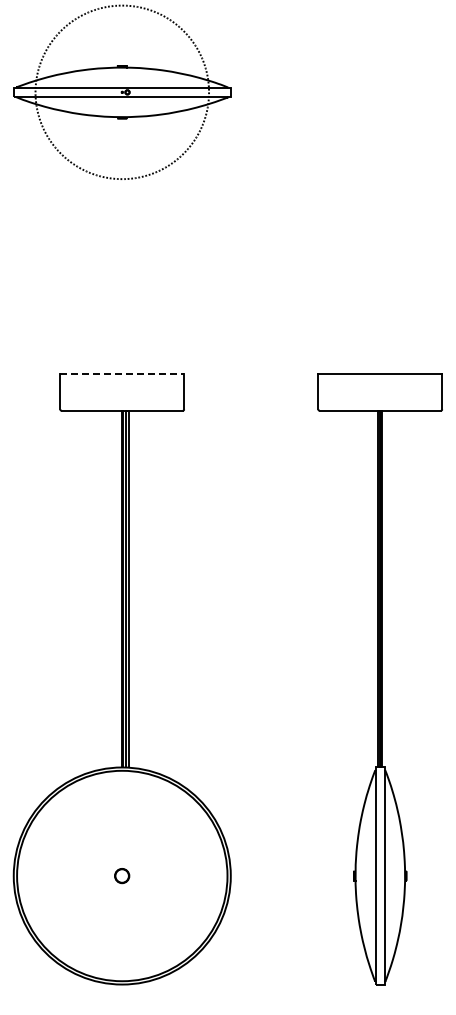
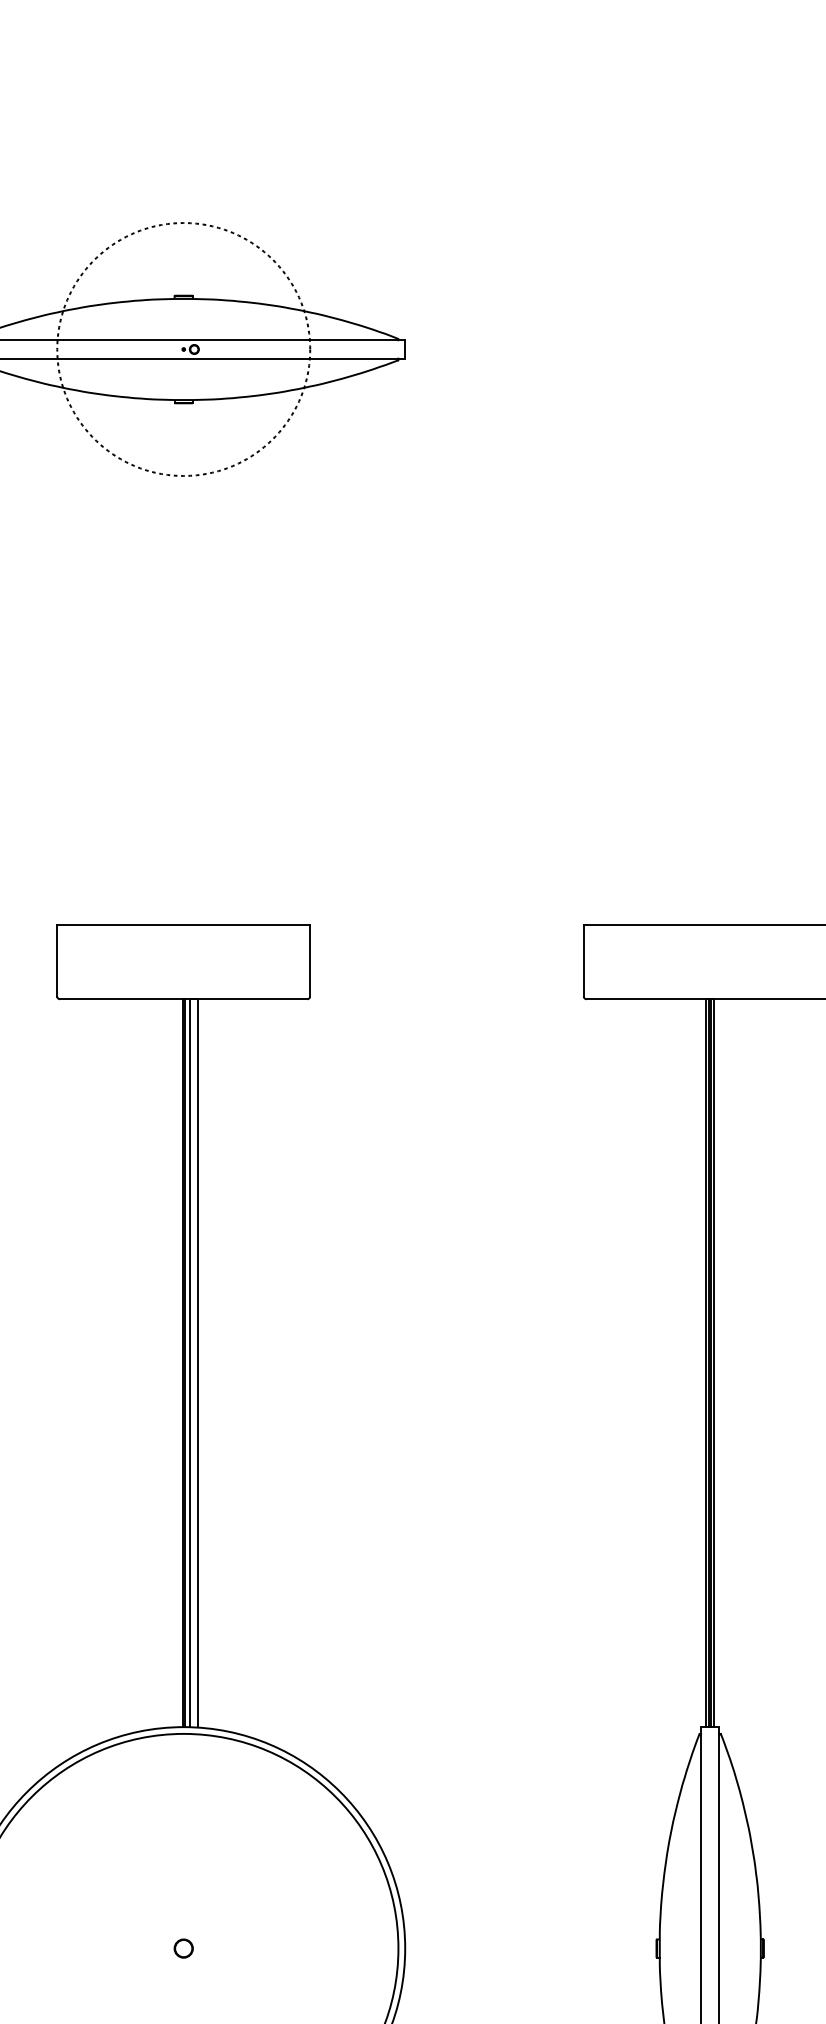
circle: (122, 92) -> (184, 349), size x0.71
line: (122, 374) -> (184, 925), dashed -> solid
part: (122, 875) -> (184, 1947), size x0.62

